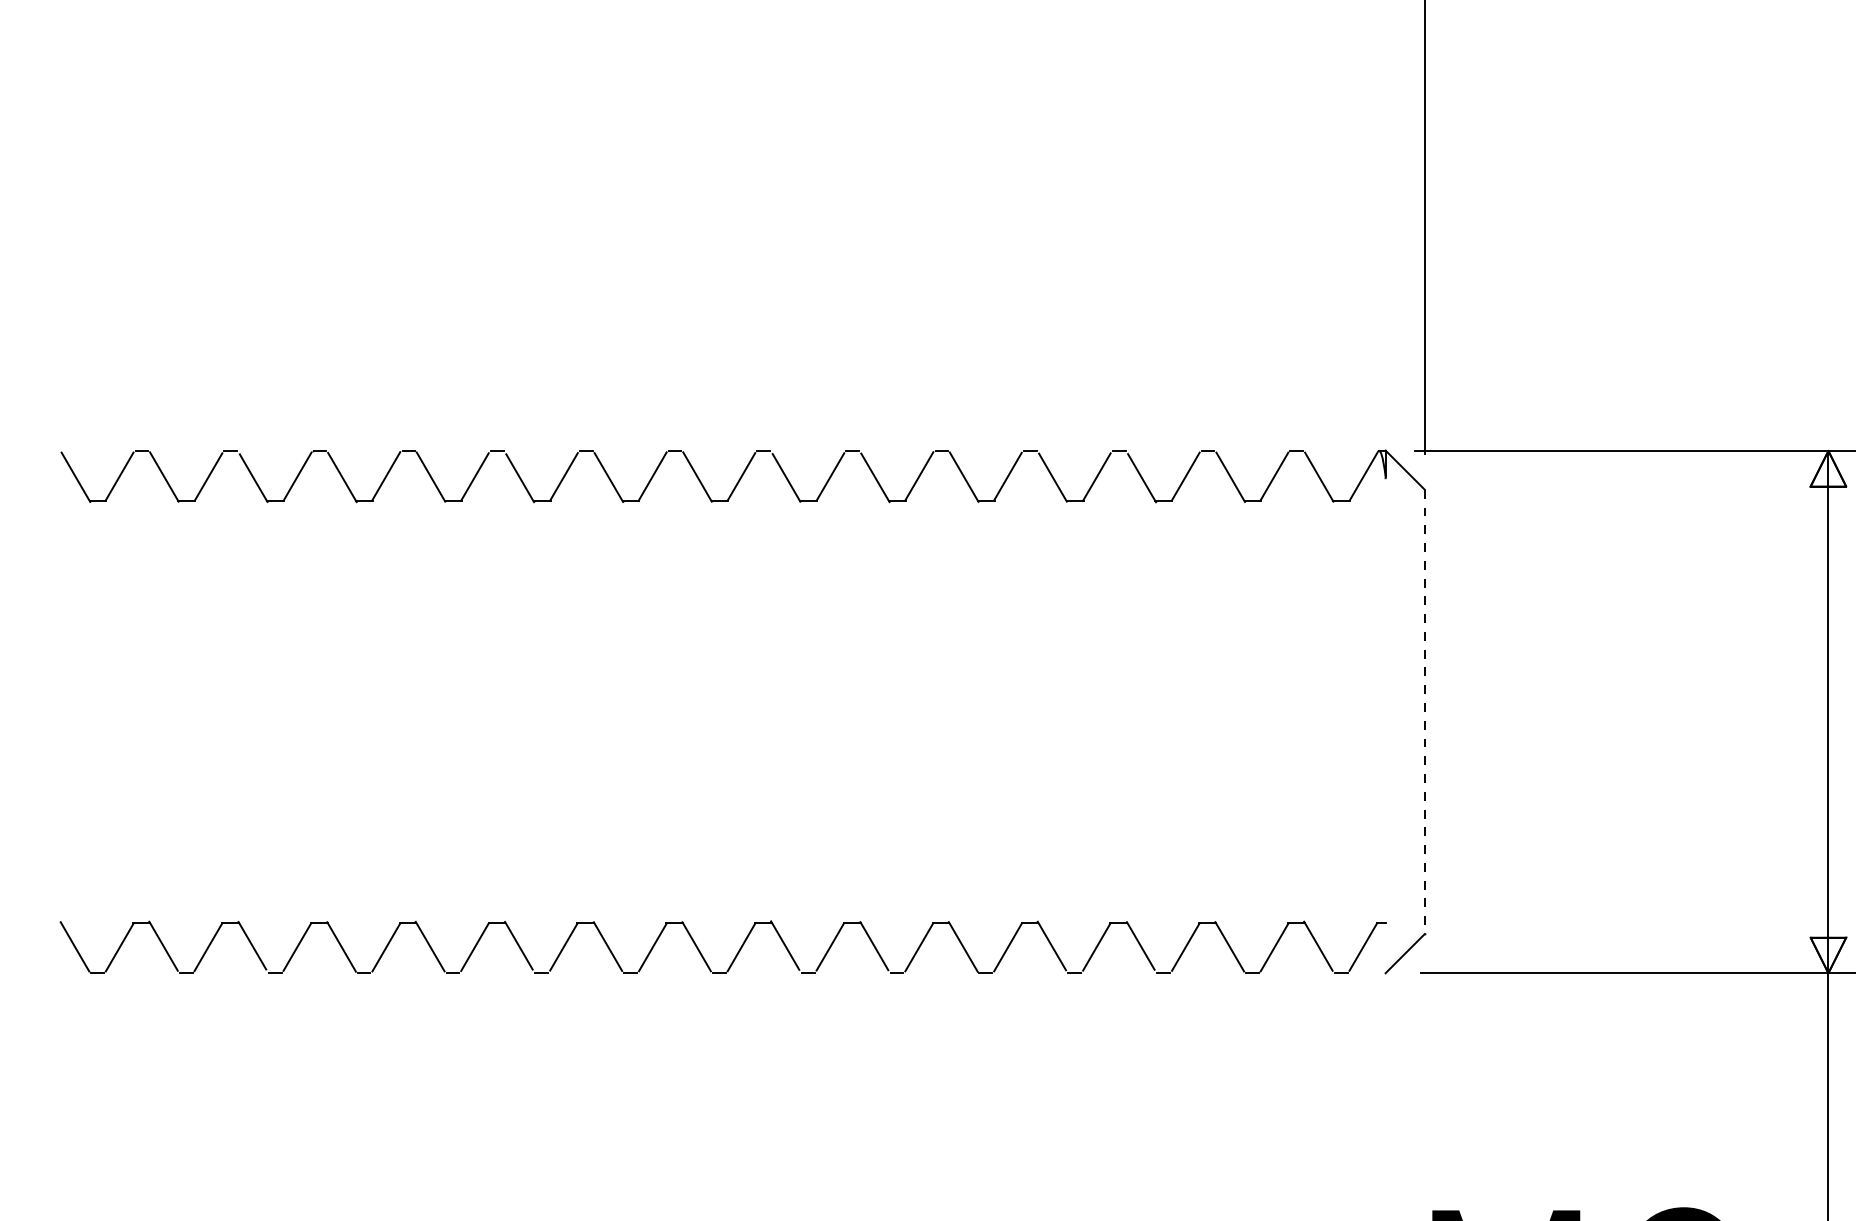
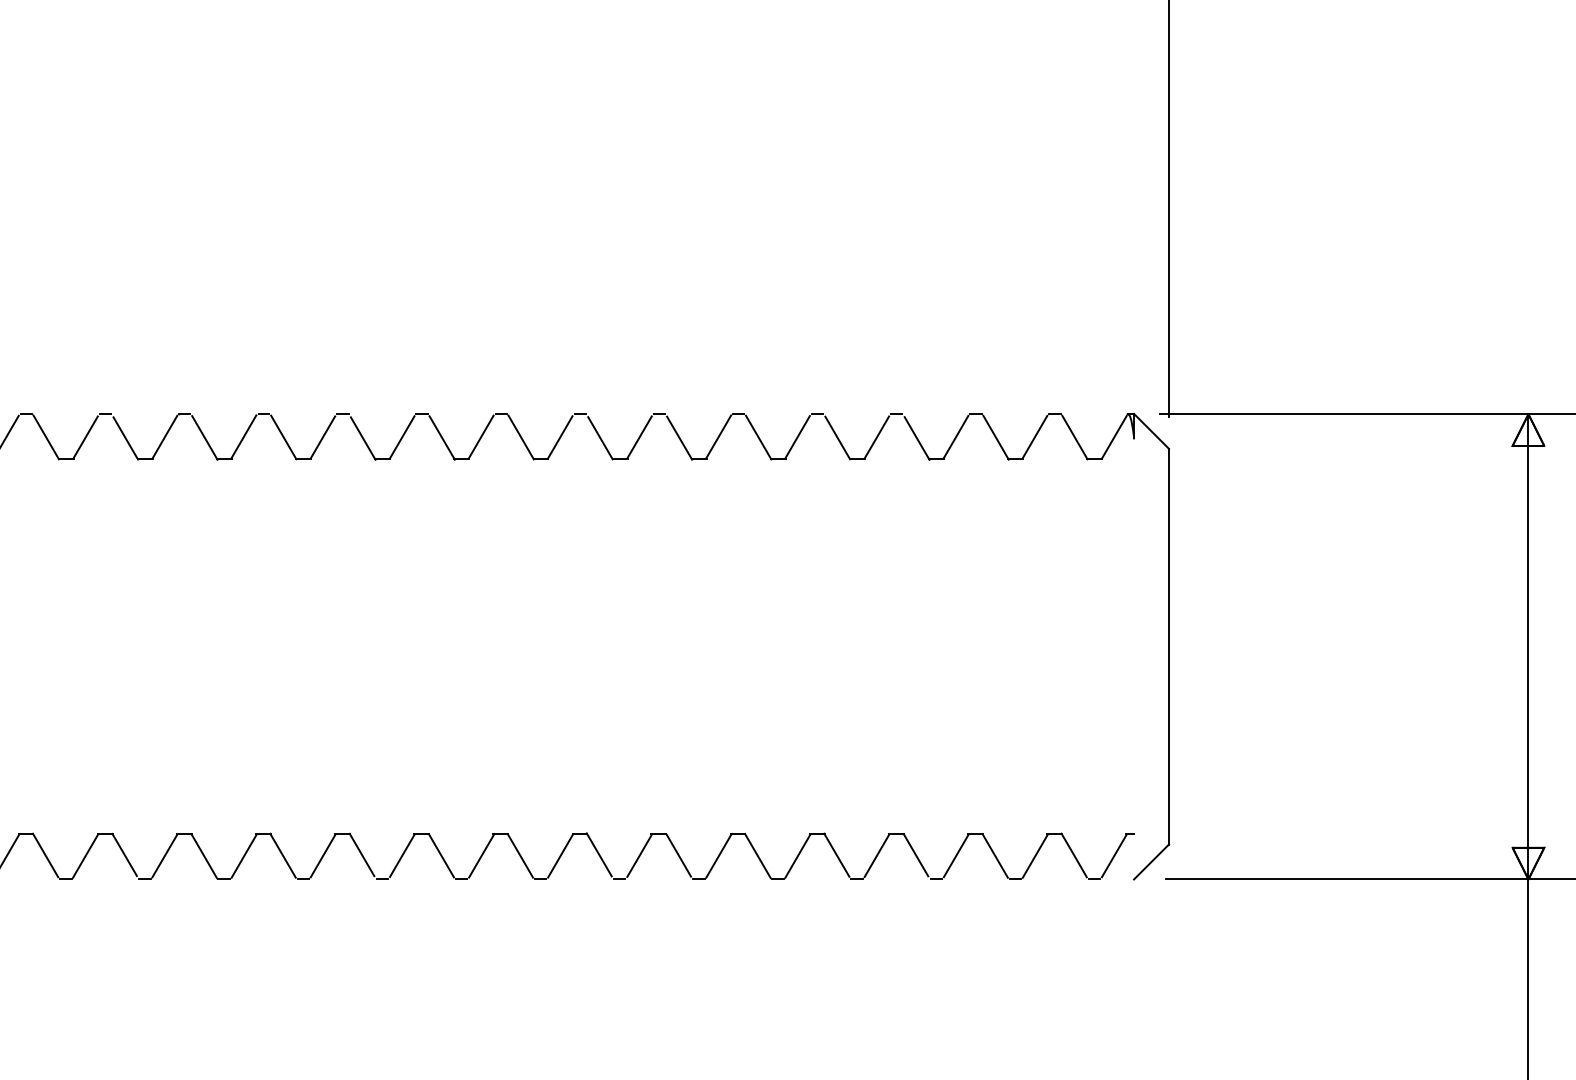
line: (1424, 712) -> (1168, 647), dashed -> solid

